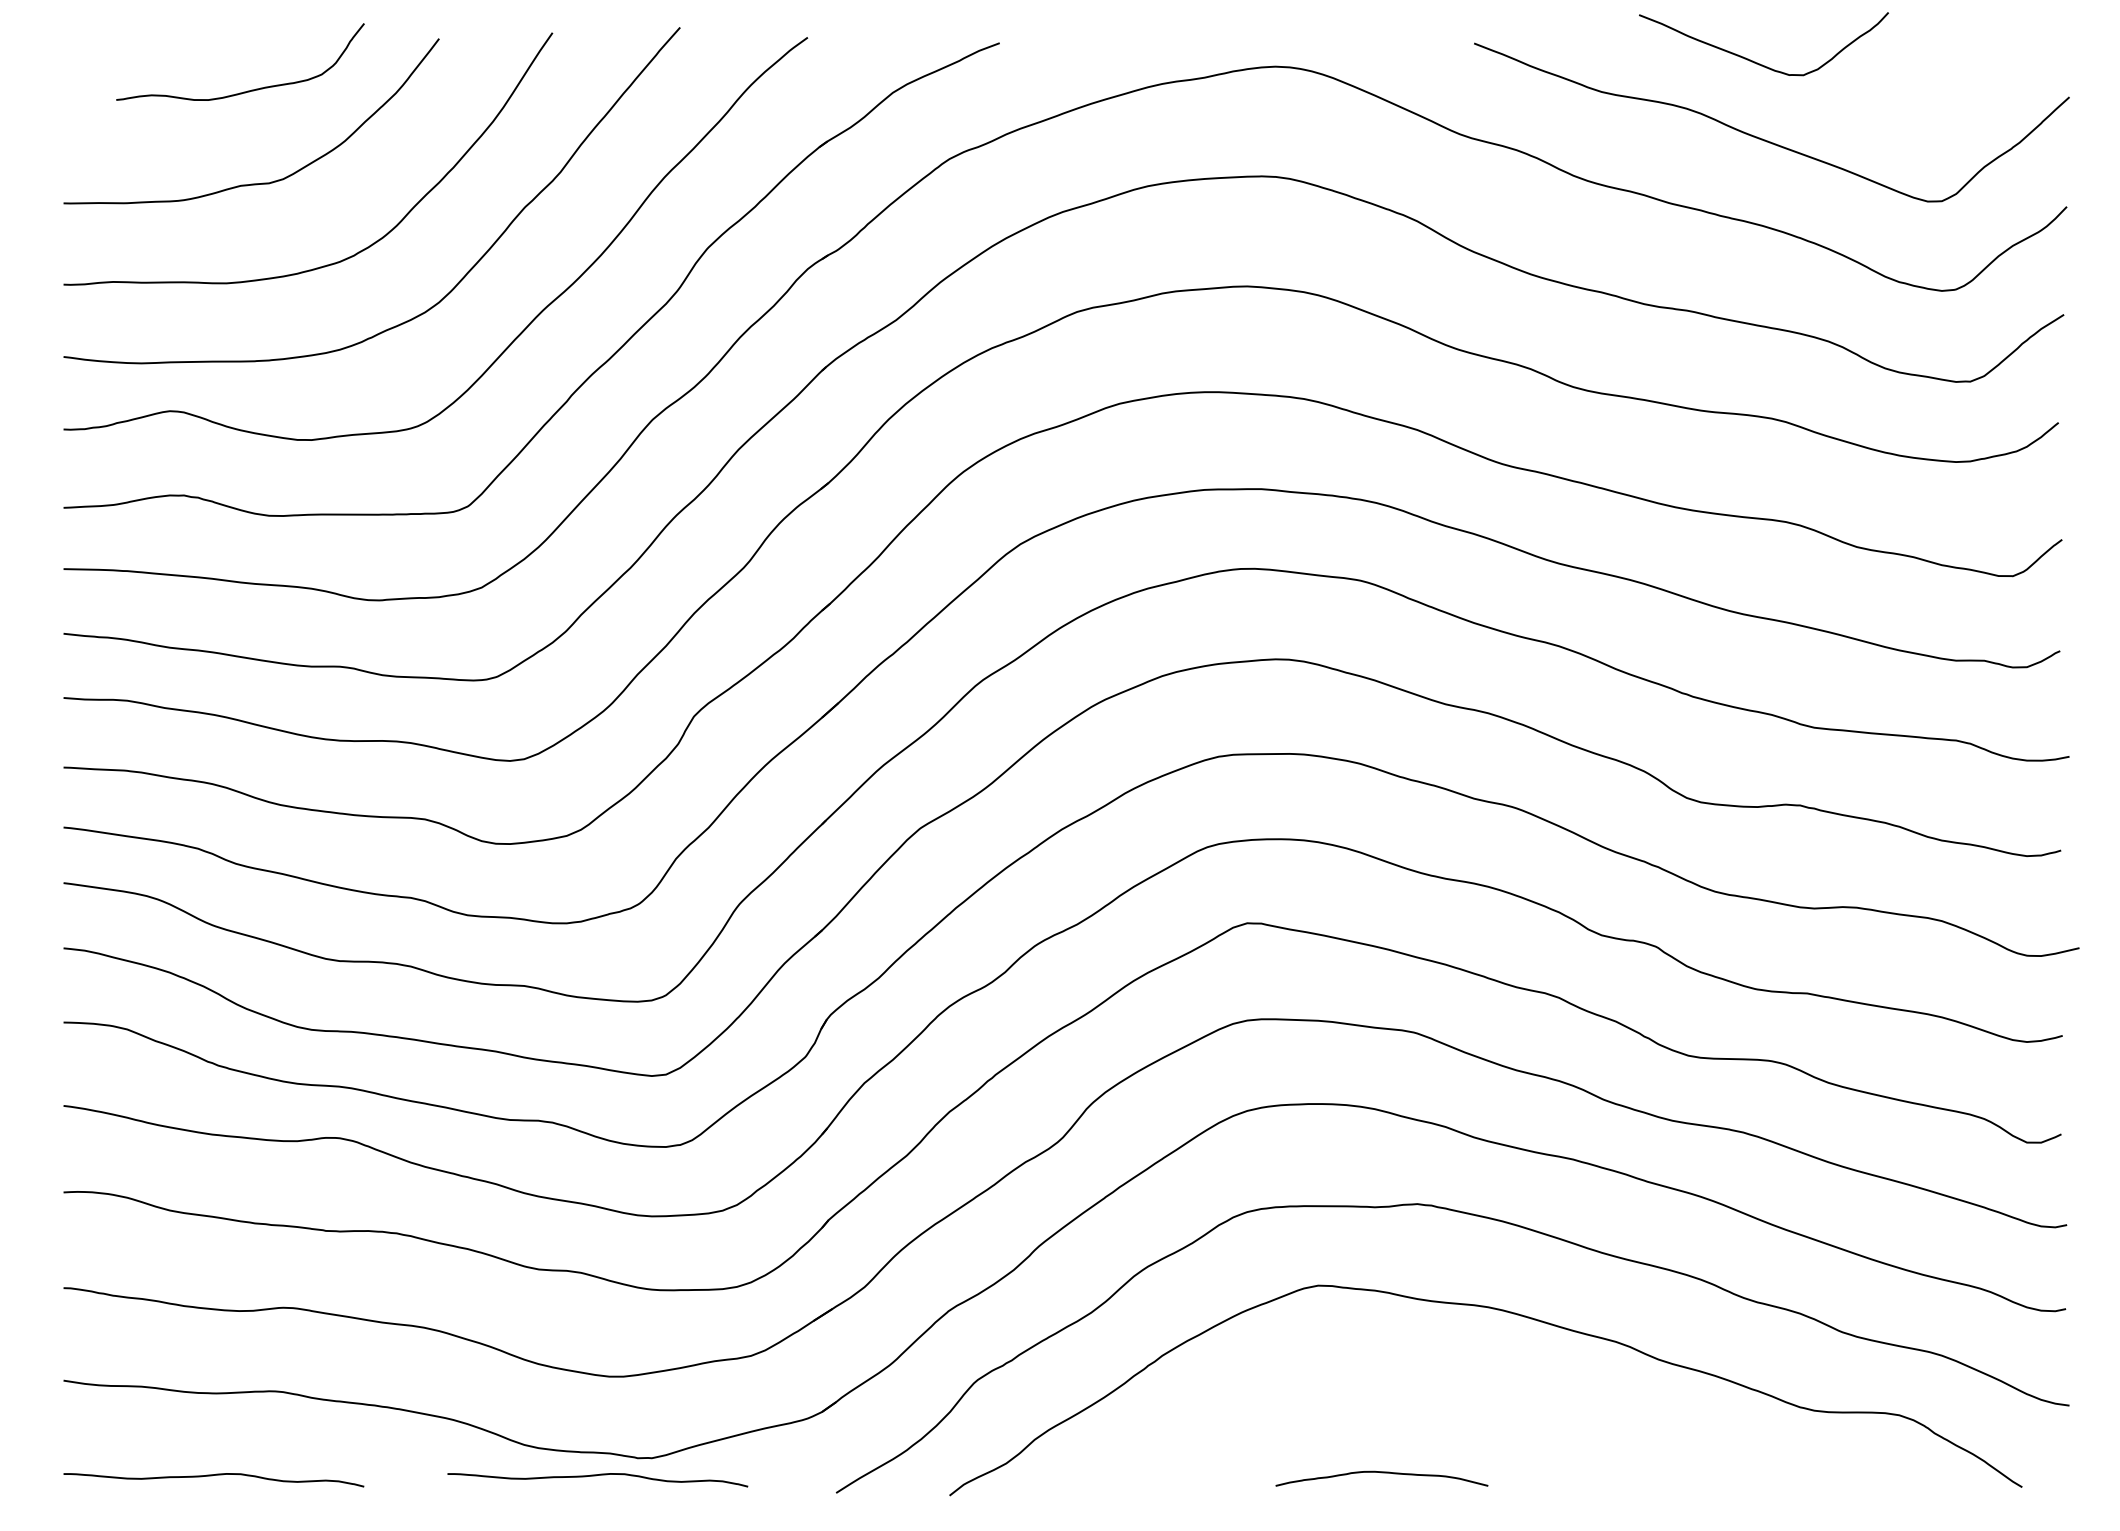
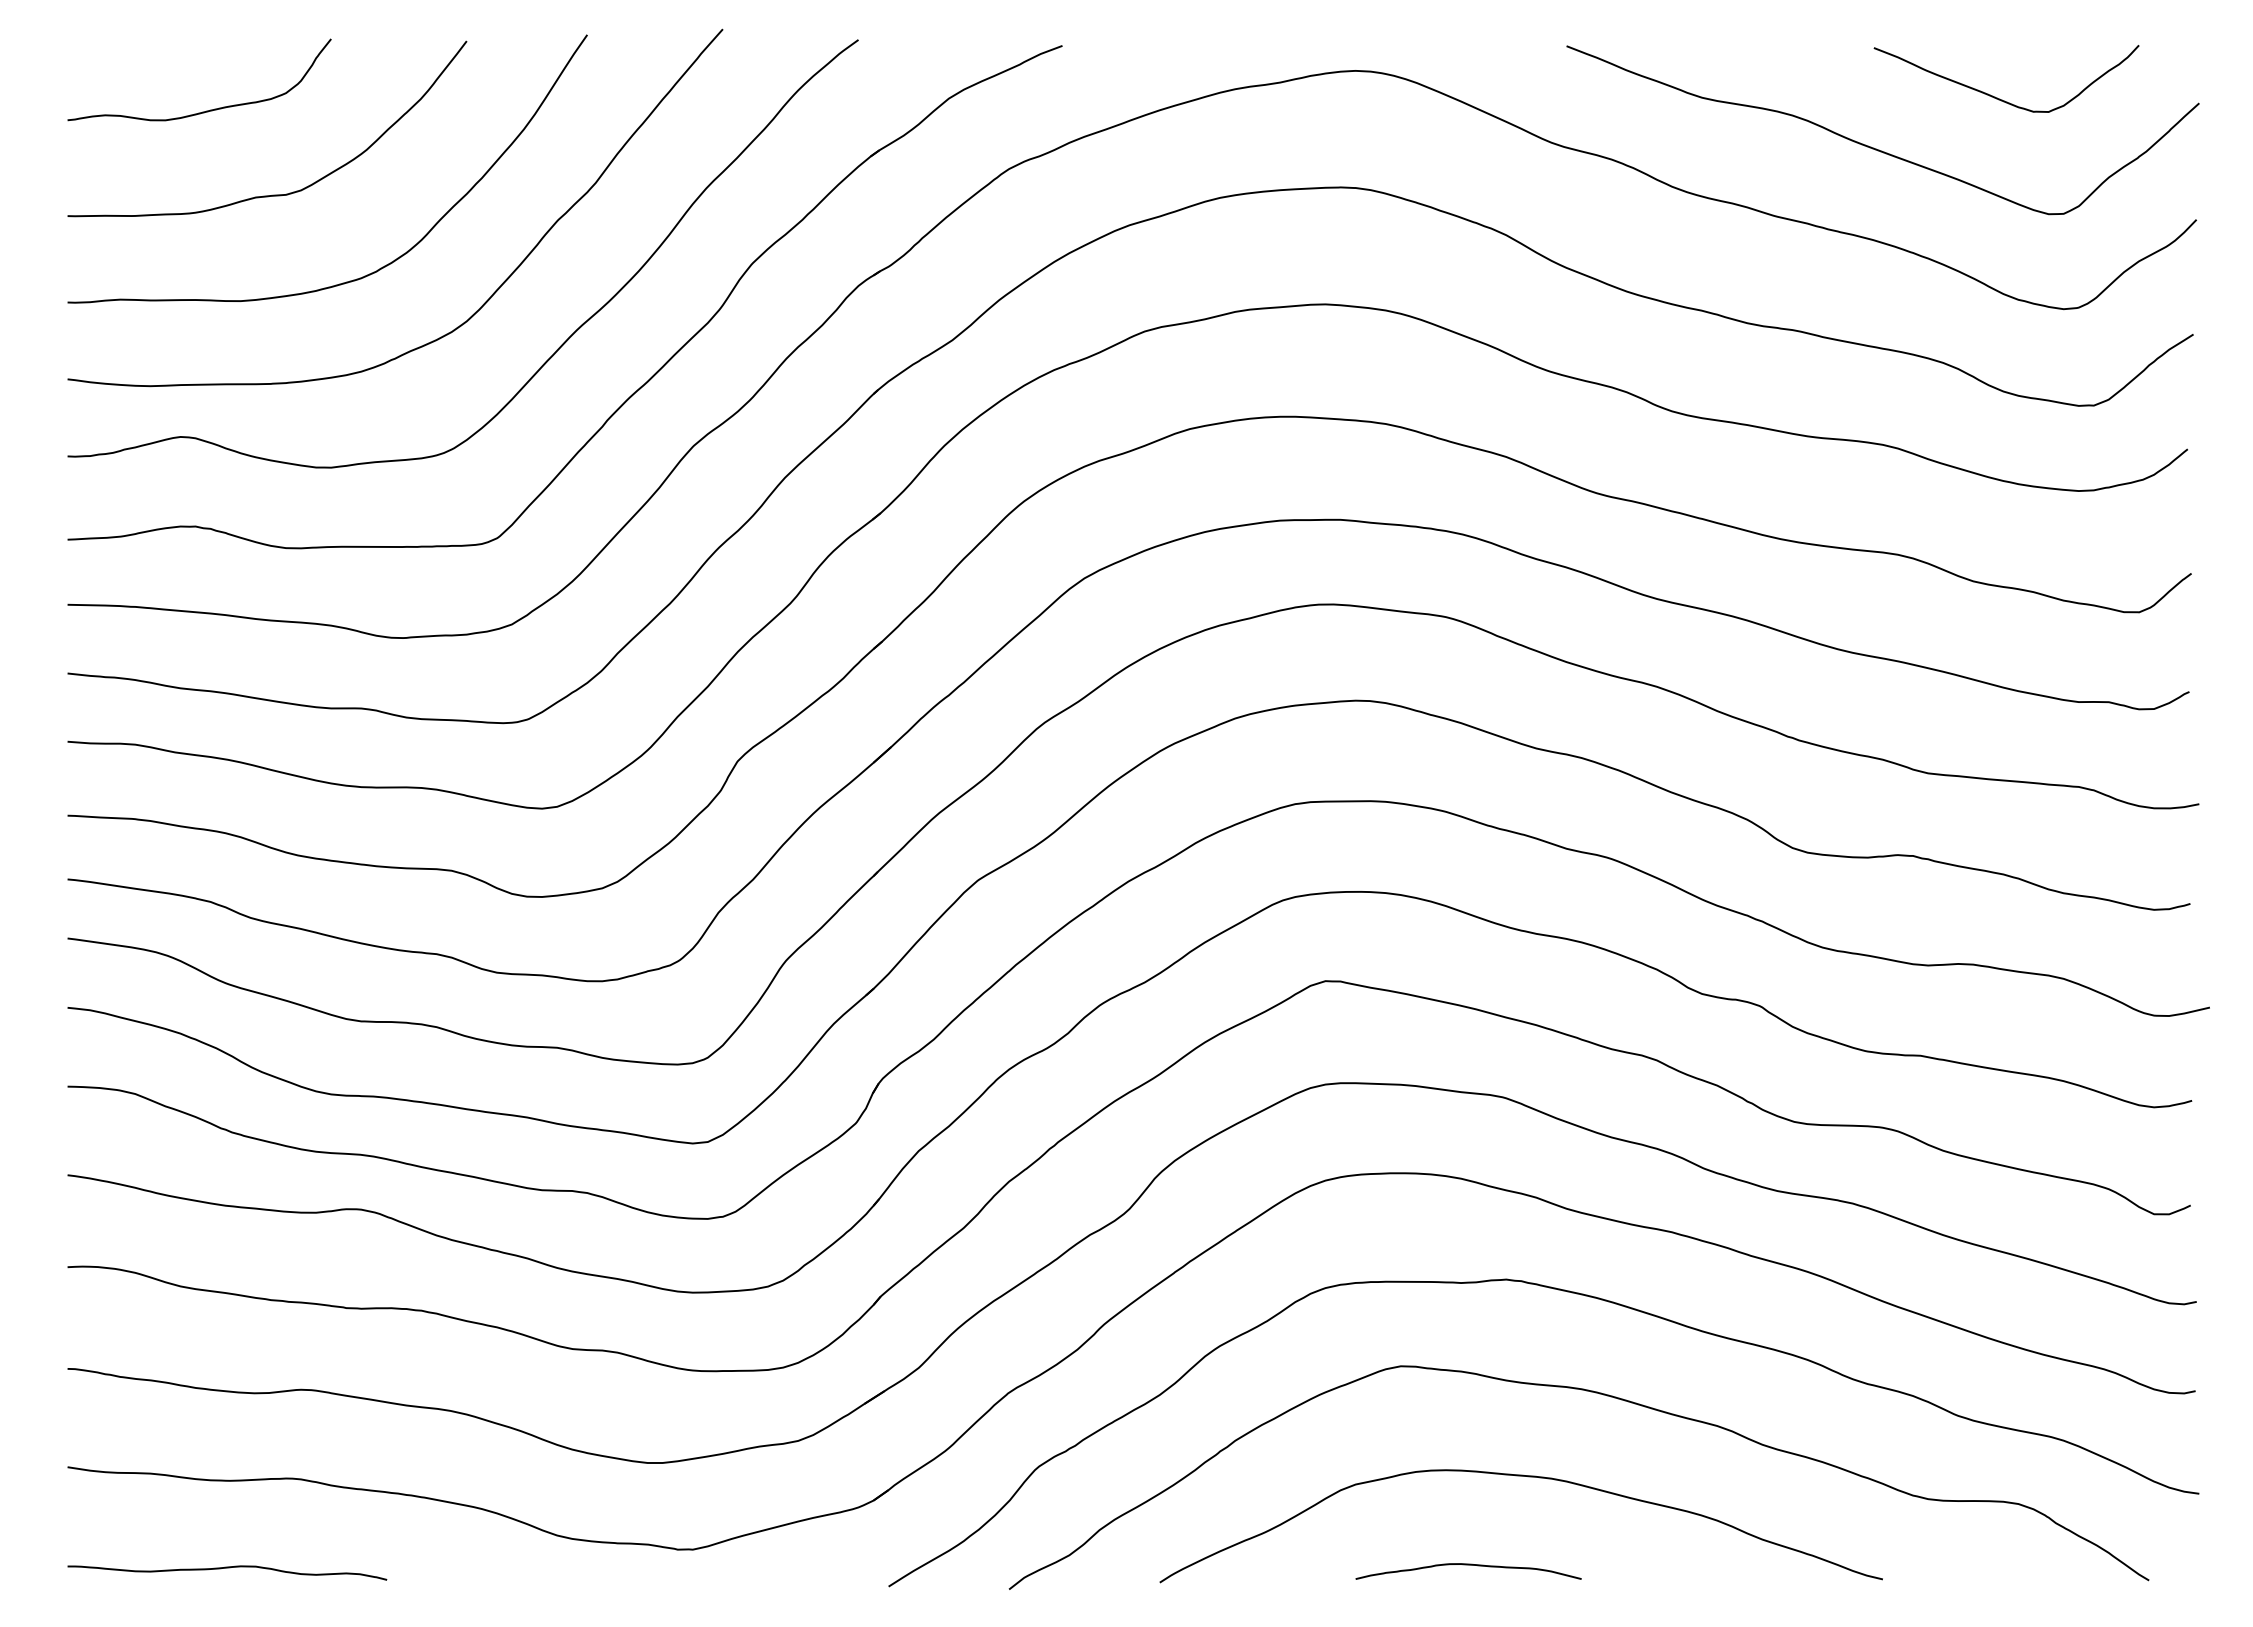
curve: (1755, 61) -> (1997, 97), moved
curve: (246, 90) -> (206, 110), moved
curve: (1438, 1390) -> (1528, 1477), added
curve: (597, 1475) -> (635, 1568), removed

